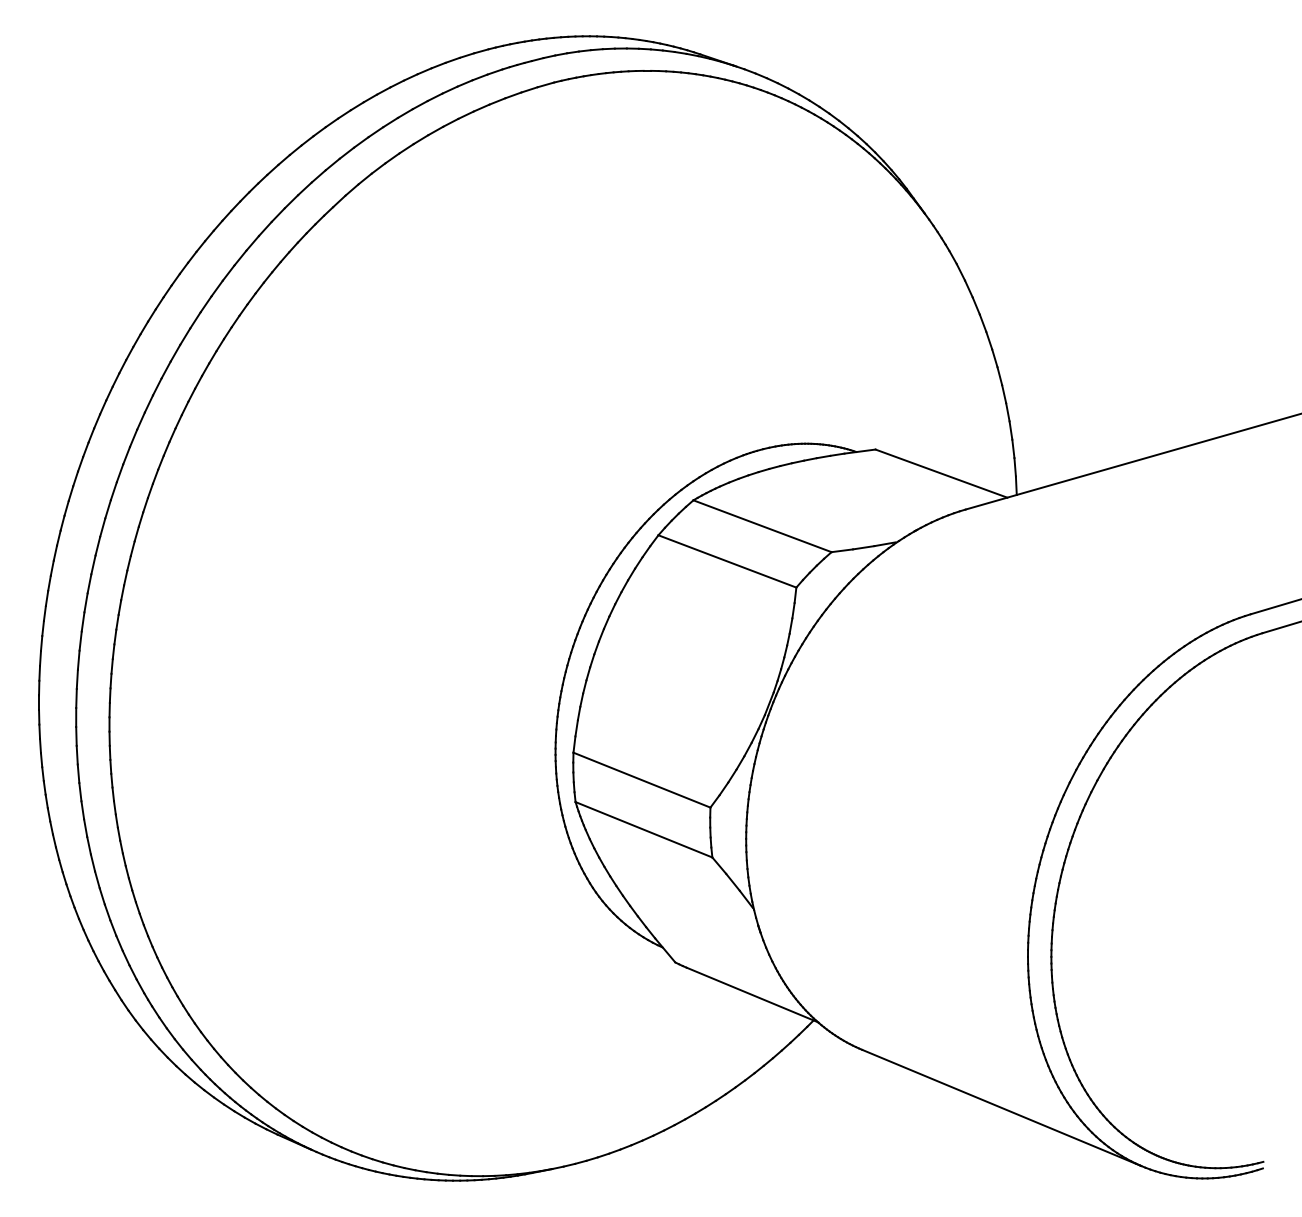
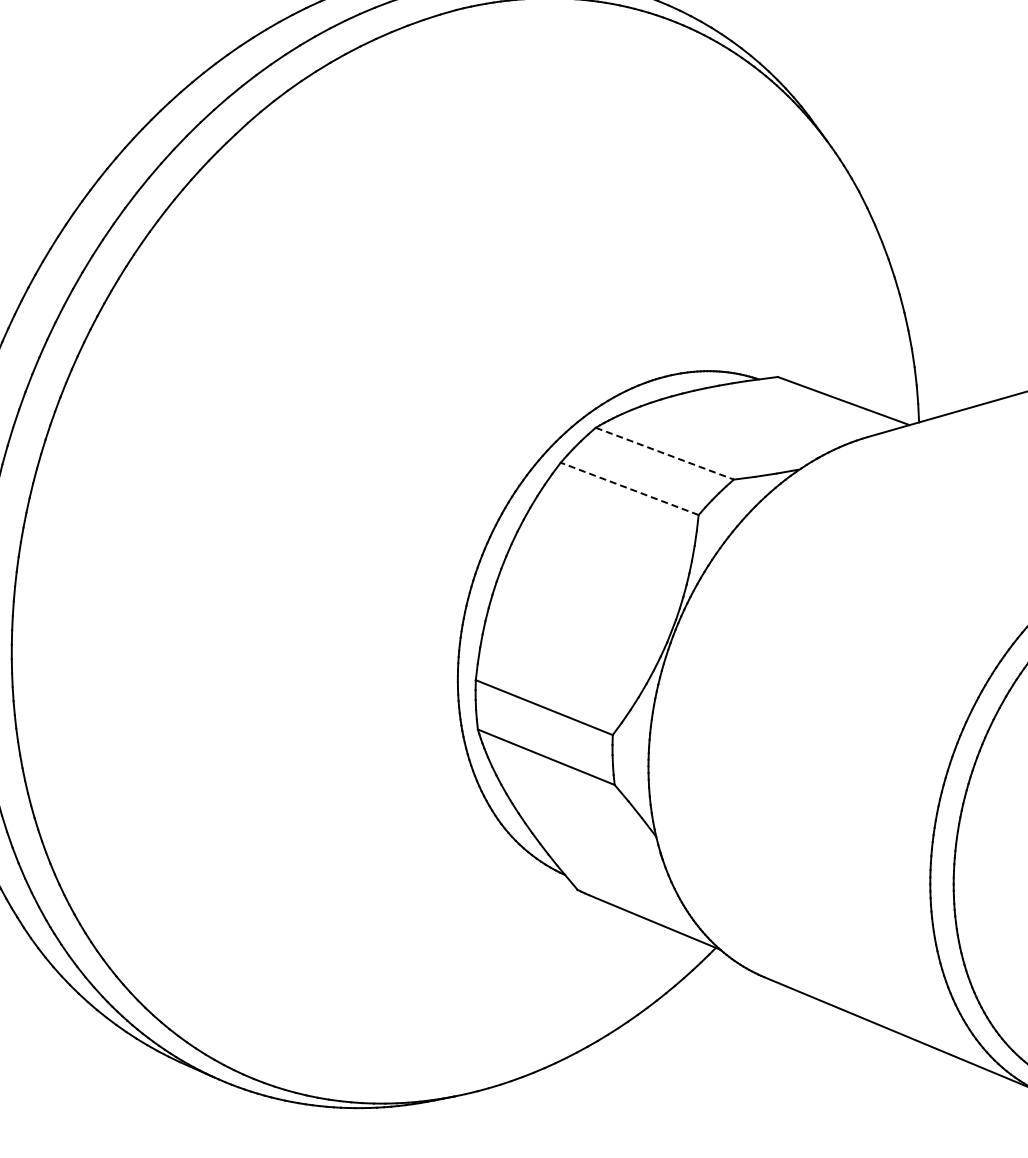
line: (762, 526) -> (664, 453), solid -> dashed
line: (727, 561) -> (629, 488), solid -> dashed

